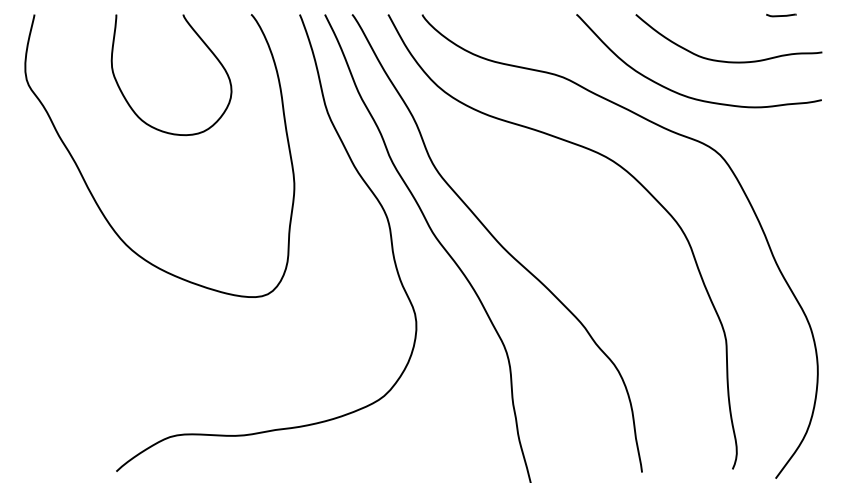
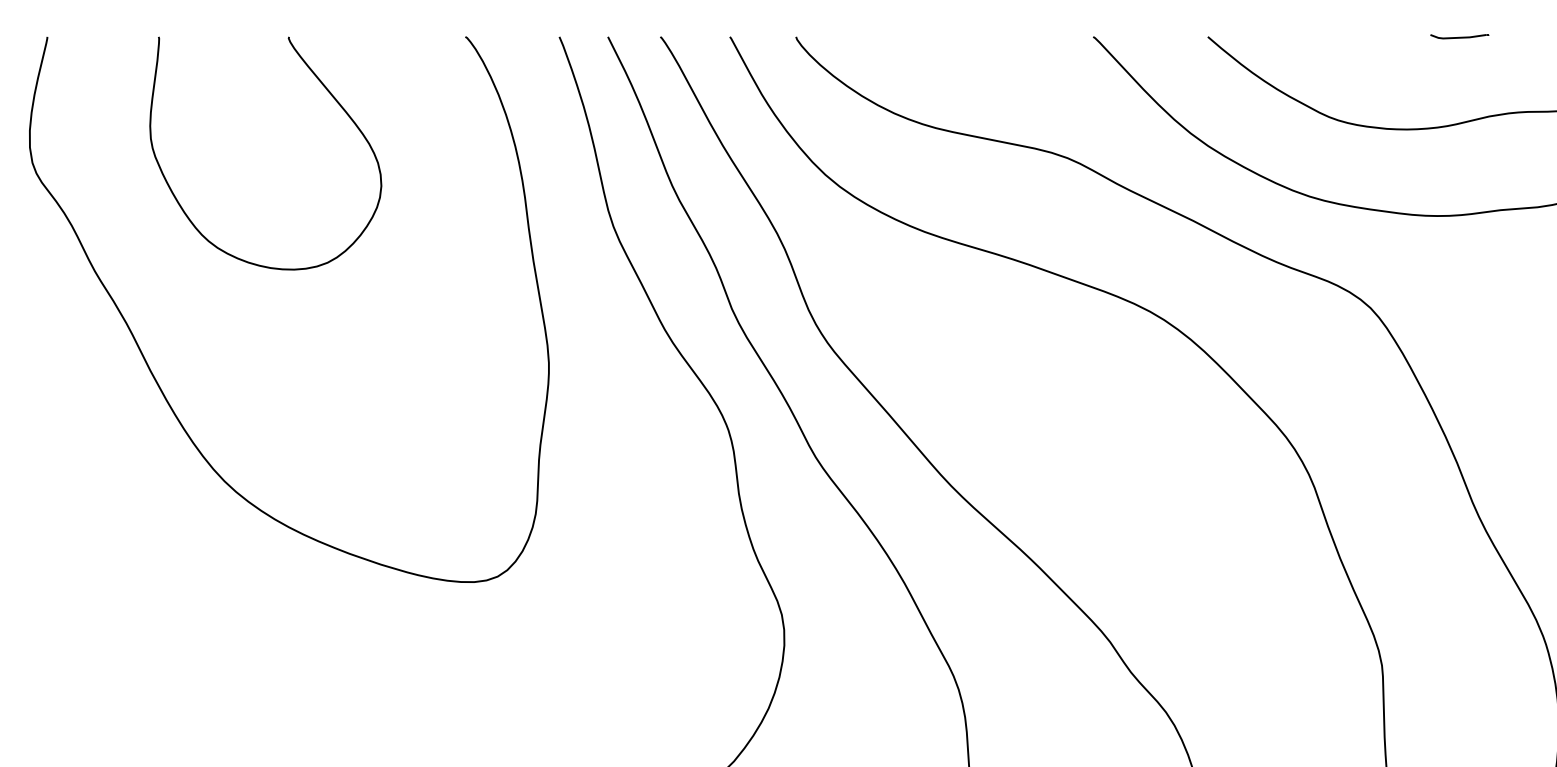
part: (781, 15) -> (1459, 36), moved
curve: (207, 48) -> (334, 102), moved

